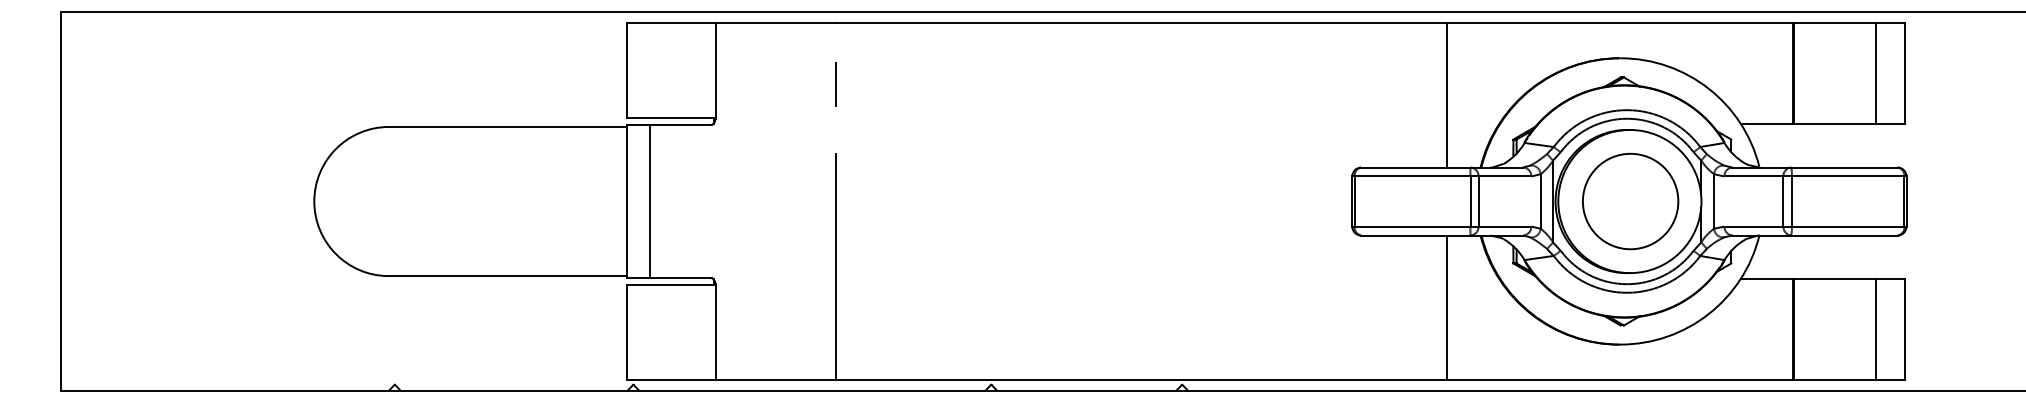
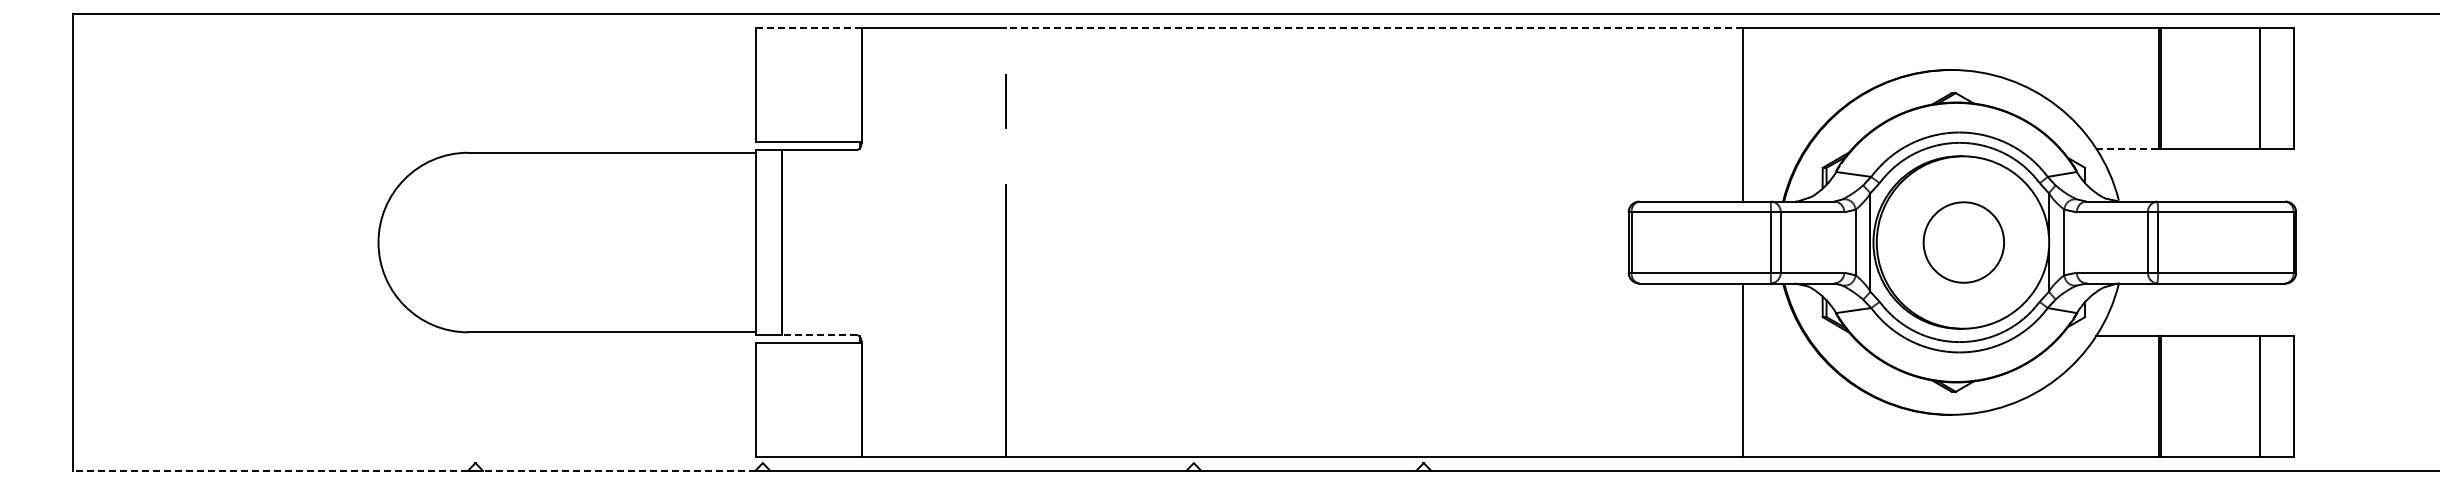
line: (671, 22) -> (808, 27), solid -> dashed
line: (1141, 22) -> (1374, 27), solid -> dashed
line: (1767, 124) -> (2128, 149), solid -> dashed
circle: (1630, 201) -> (1963, 242), size x0.7
line: (680, 278) -> (819, 335), solid -> dashed
line: (224, 390) -> (270, 470), solid -> dashed
line: (513, 390) -> (618, 470), solid -> dashed

